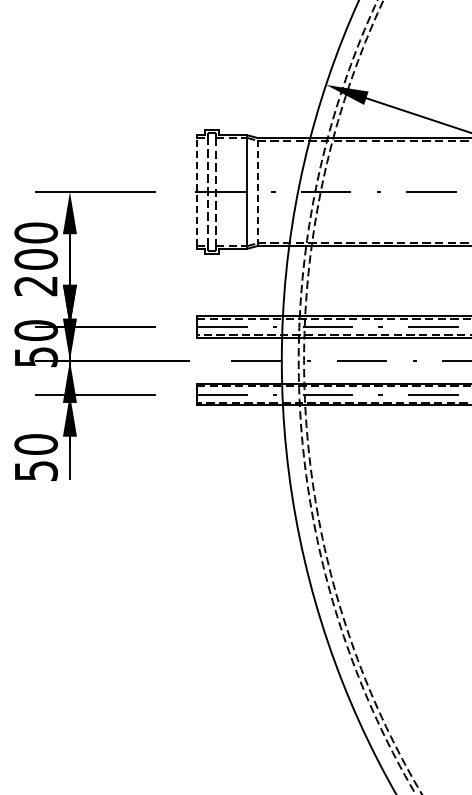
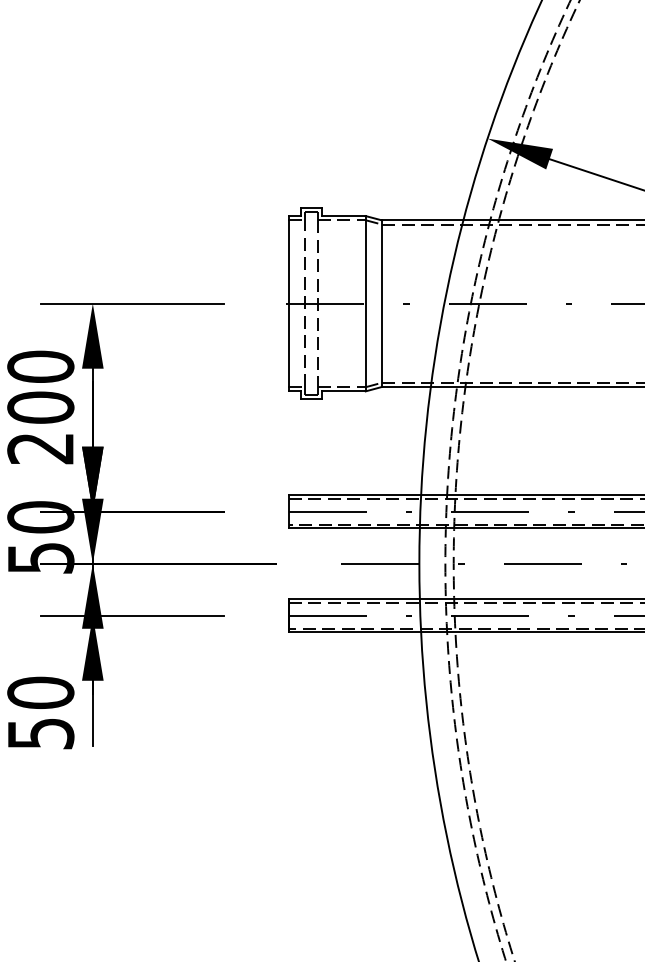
line: (197, 191) -> (289, 302), dashed -> solid
line: (257, 192) -> (381, 304), dashed -> solid

